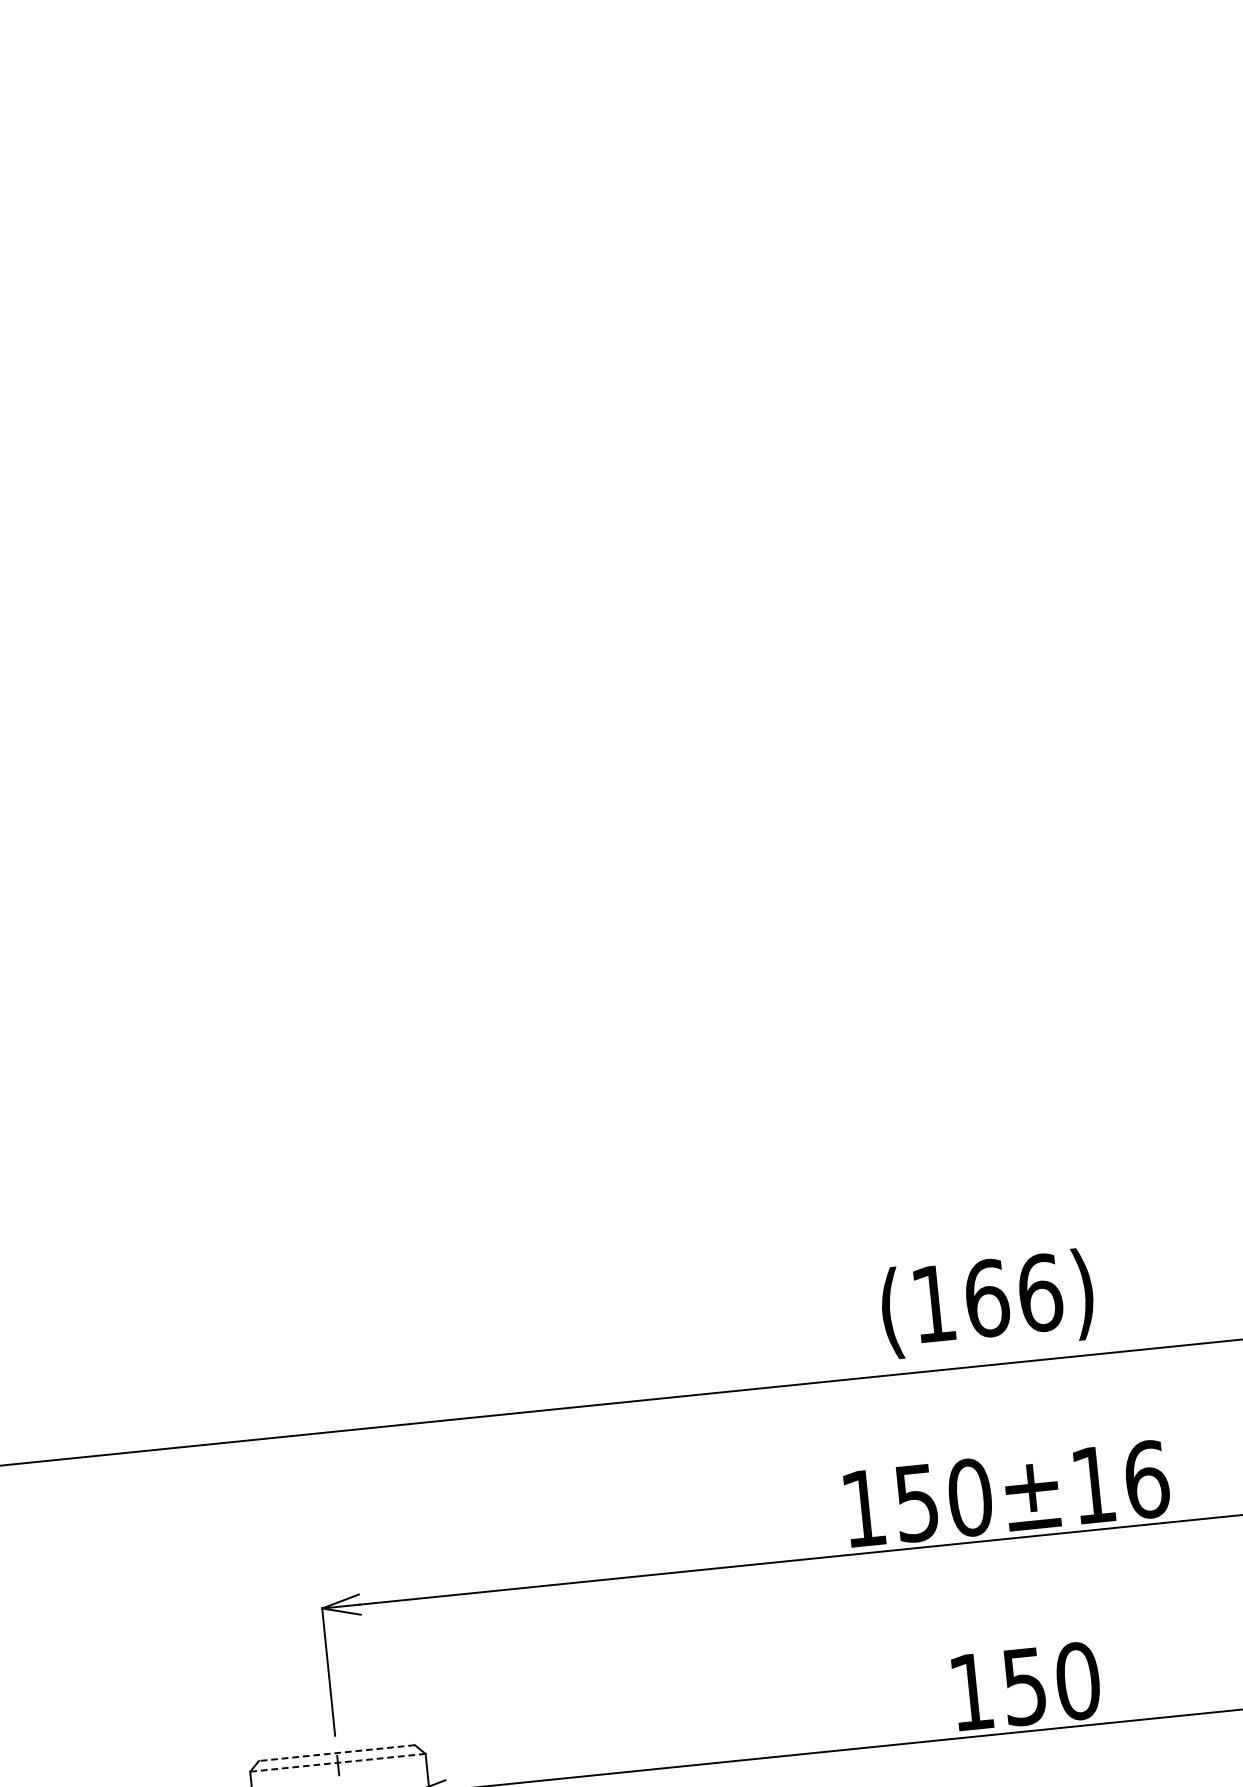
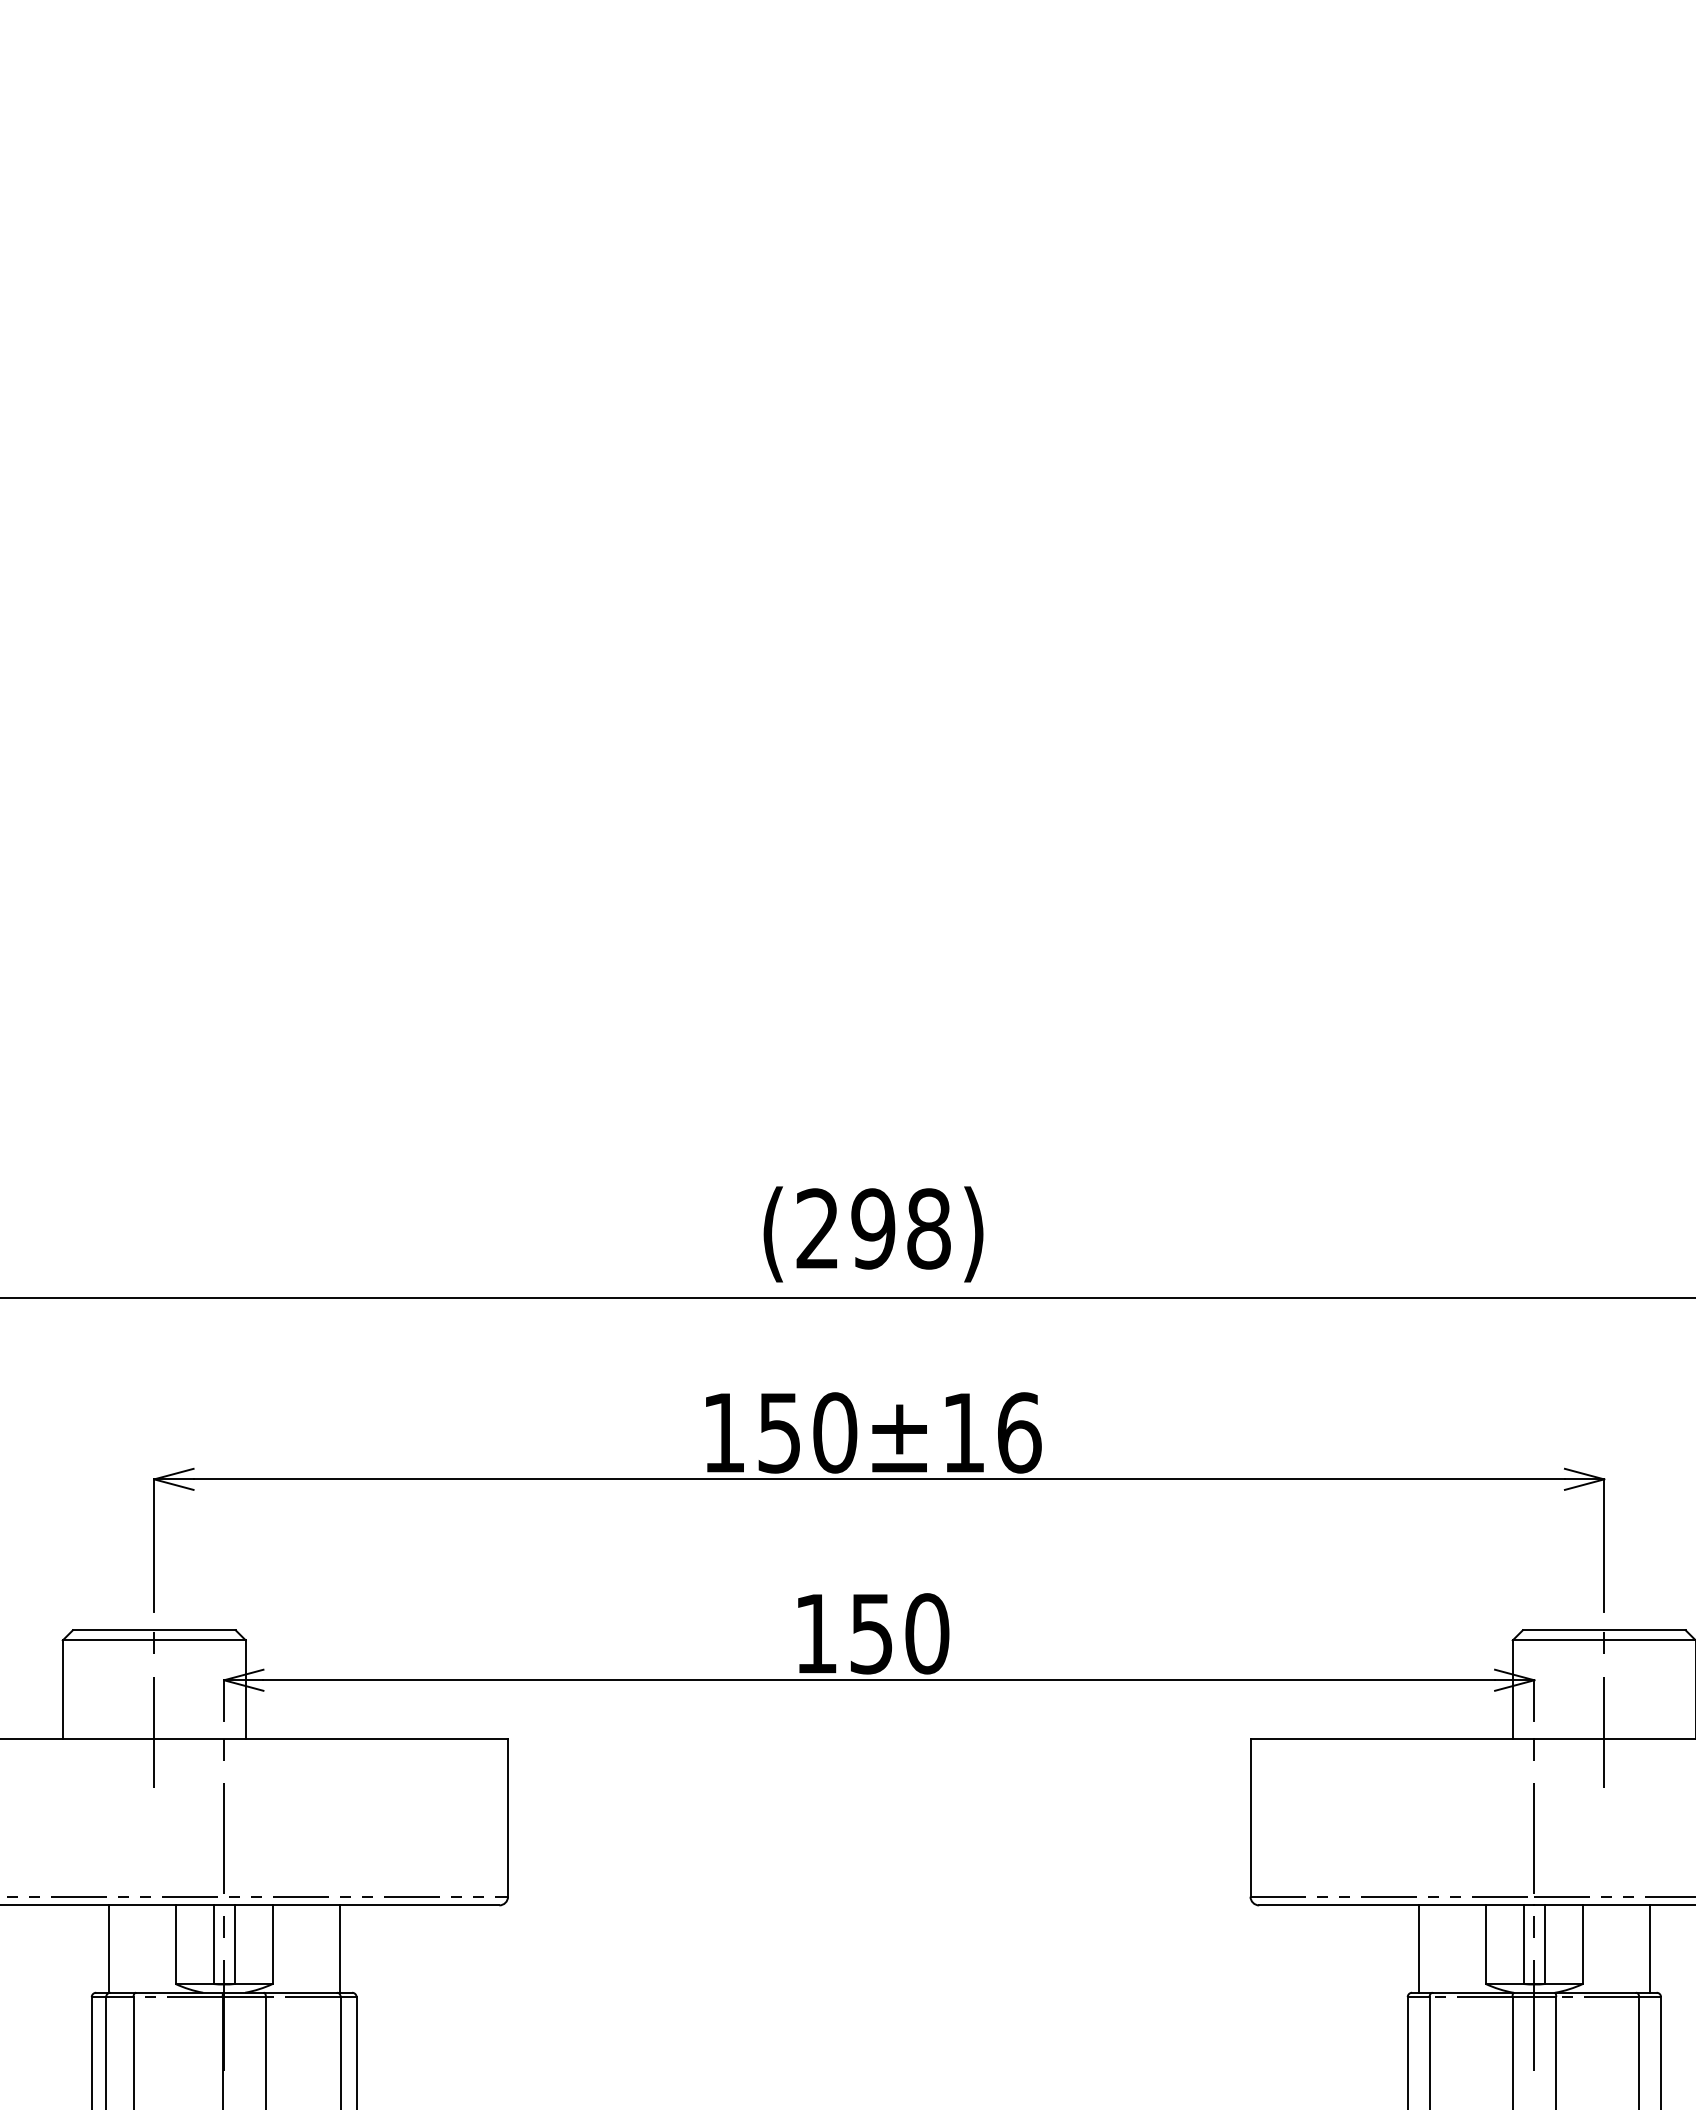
text: (987, 1298) -> (873, 1228), (166) -> (298)
line: (336, 1753) -> (153, 1630), dashed -> solid
line: (338, 1762) -> (154, 1640), dashed -> solid

